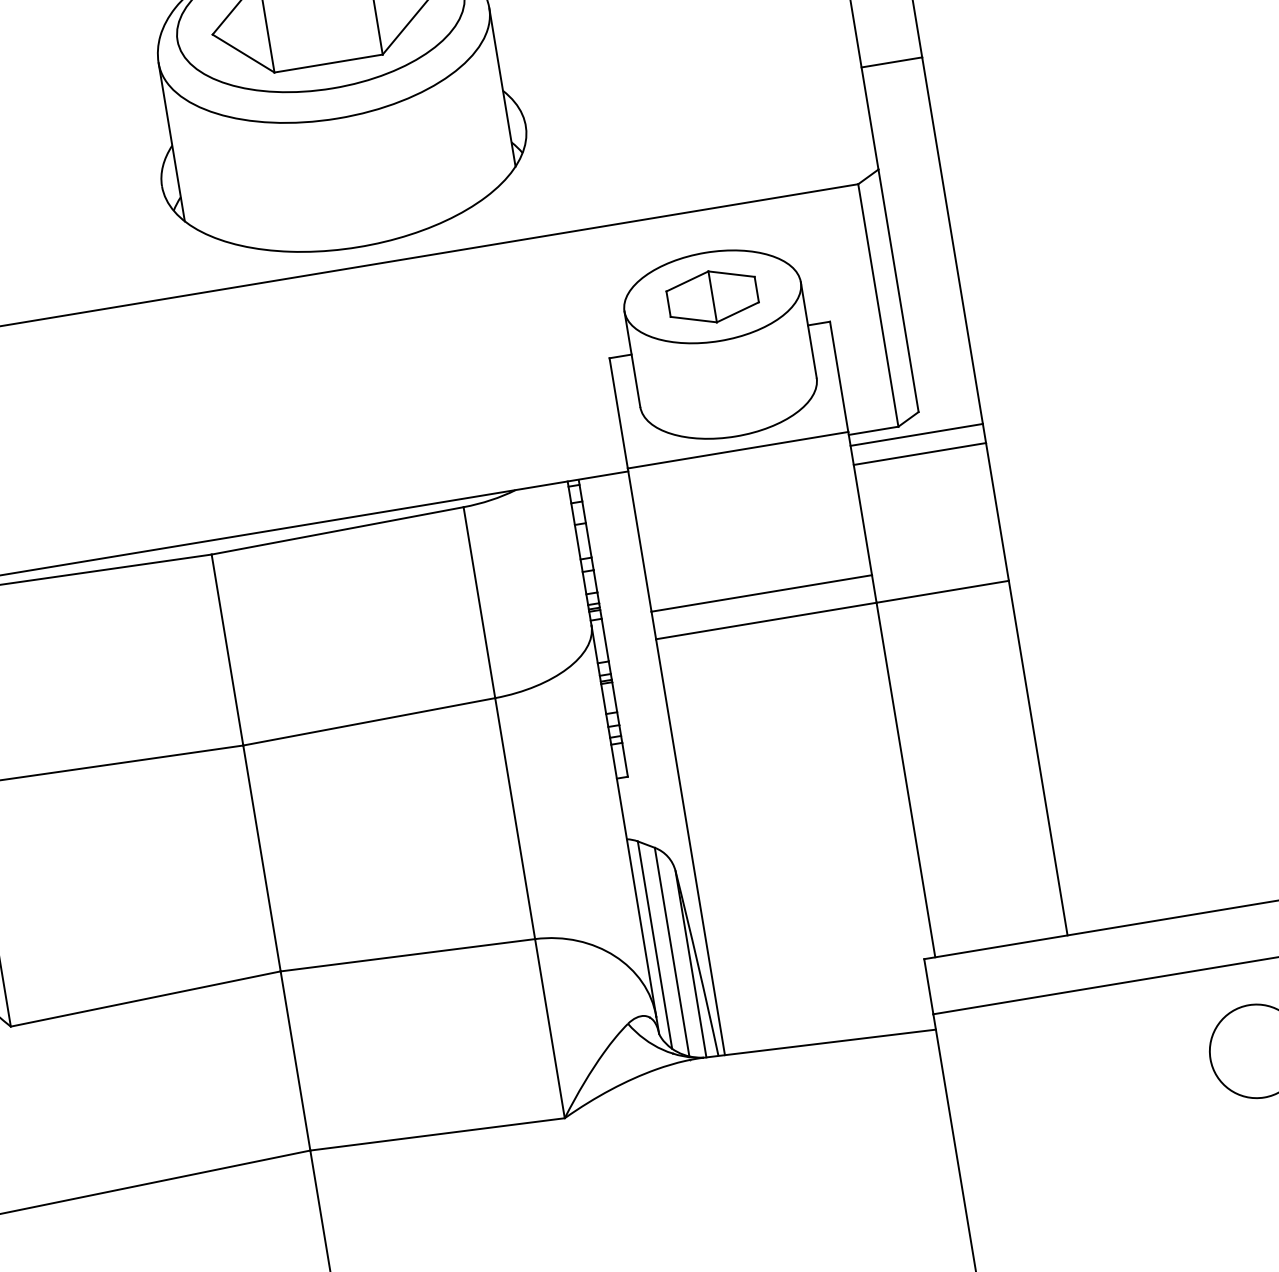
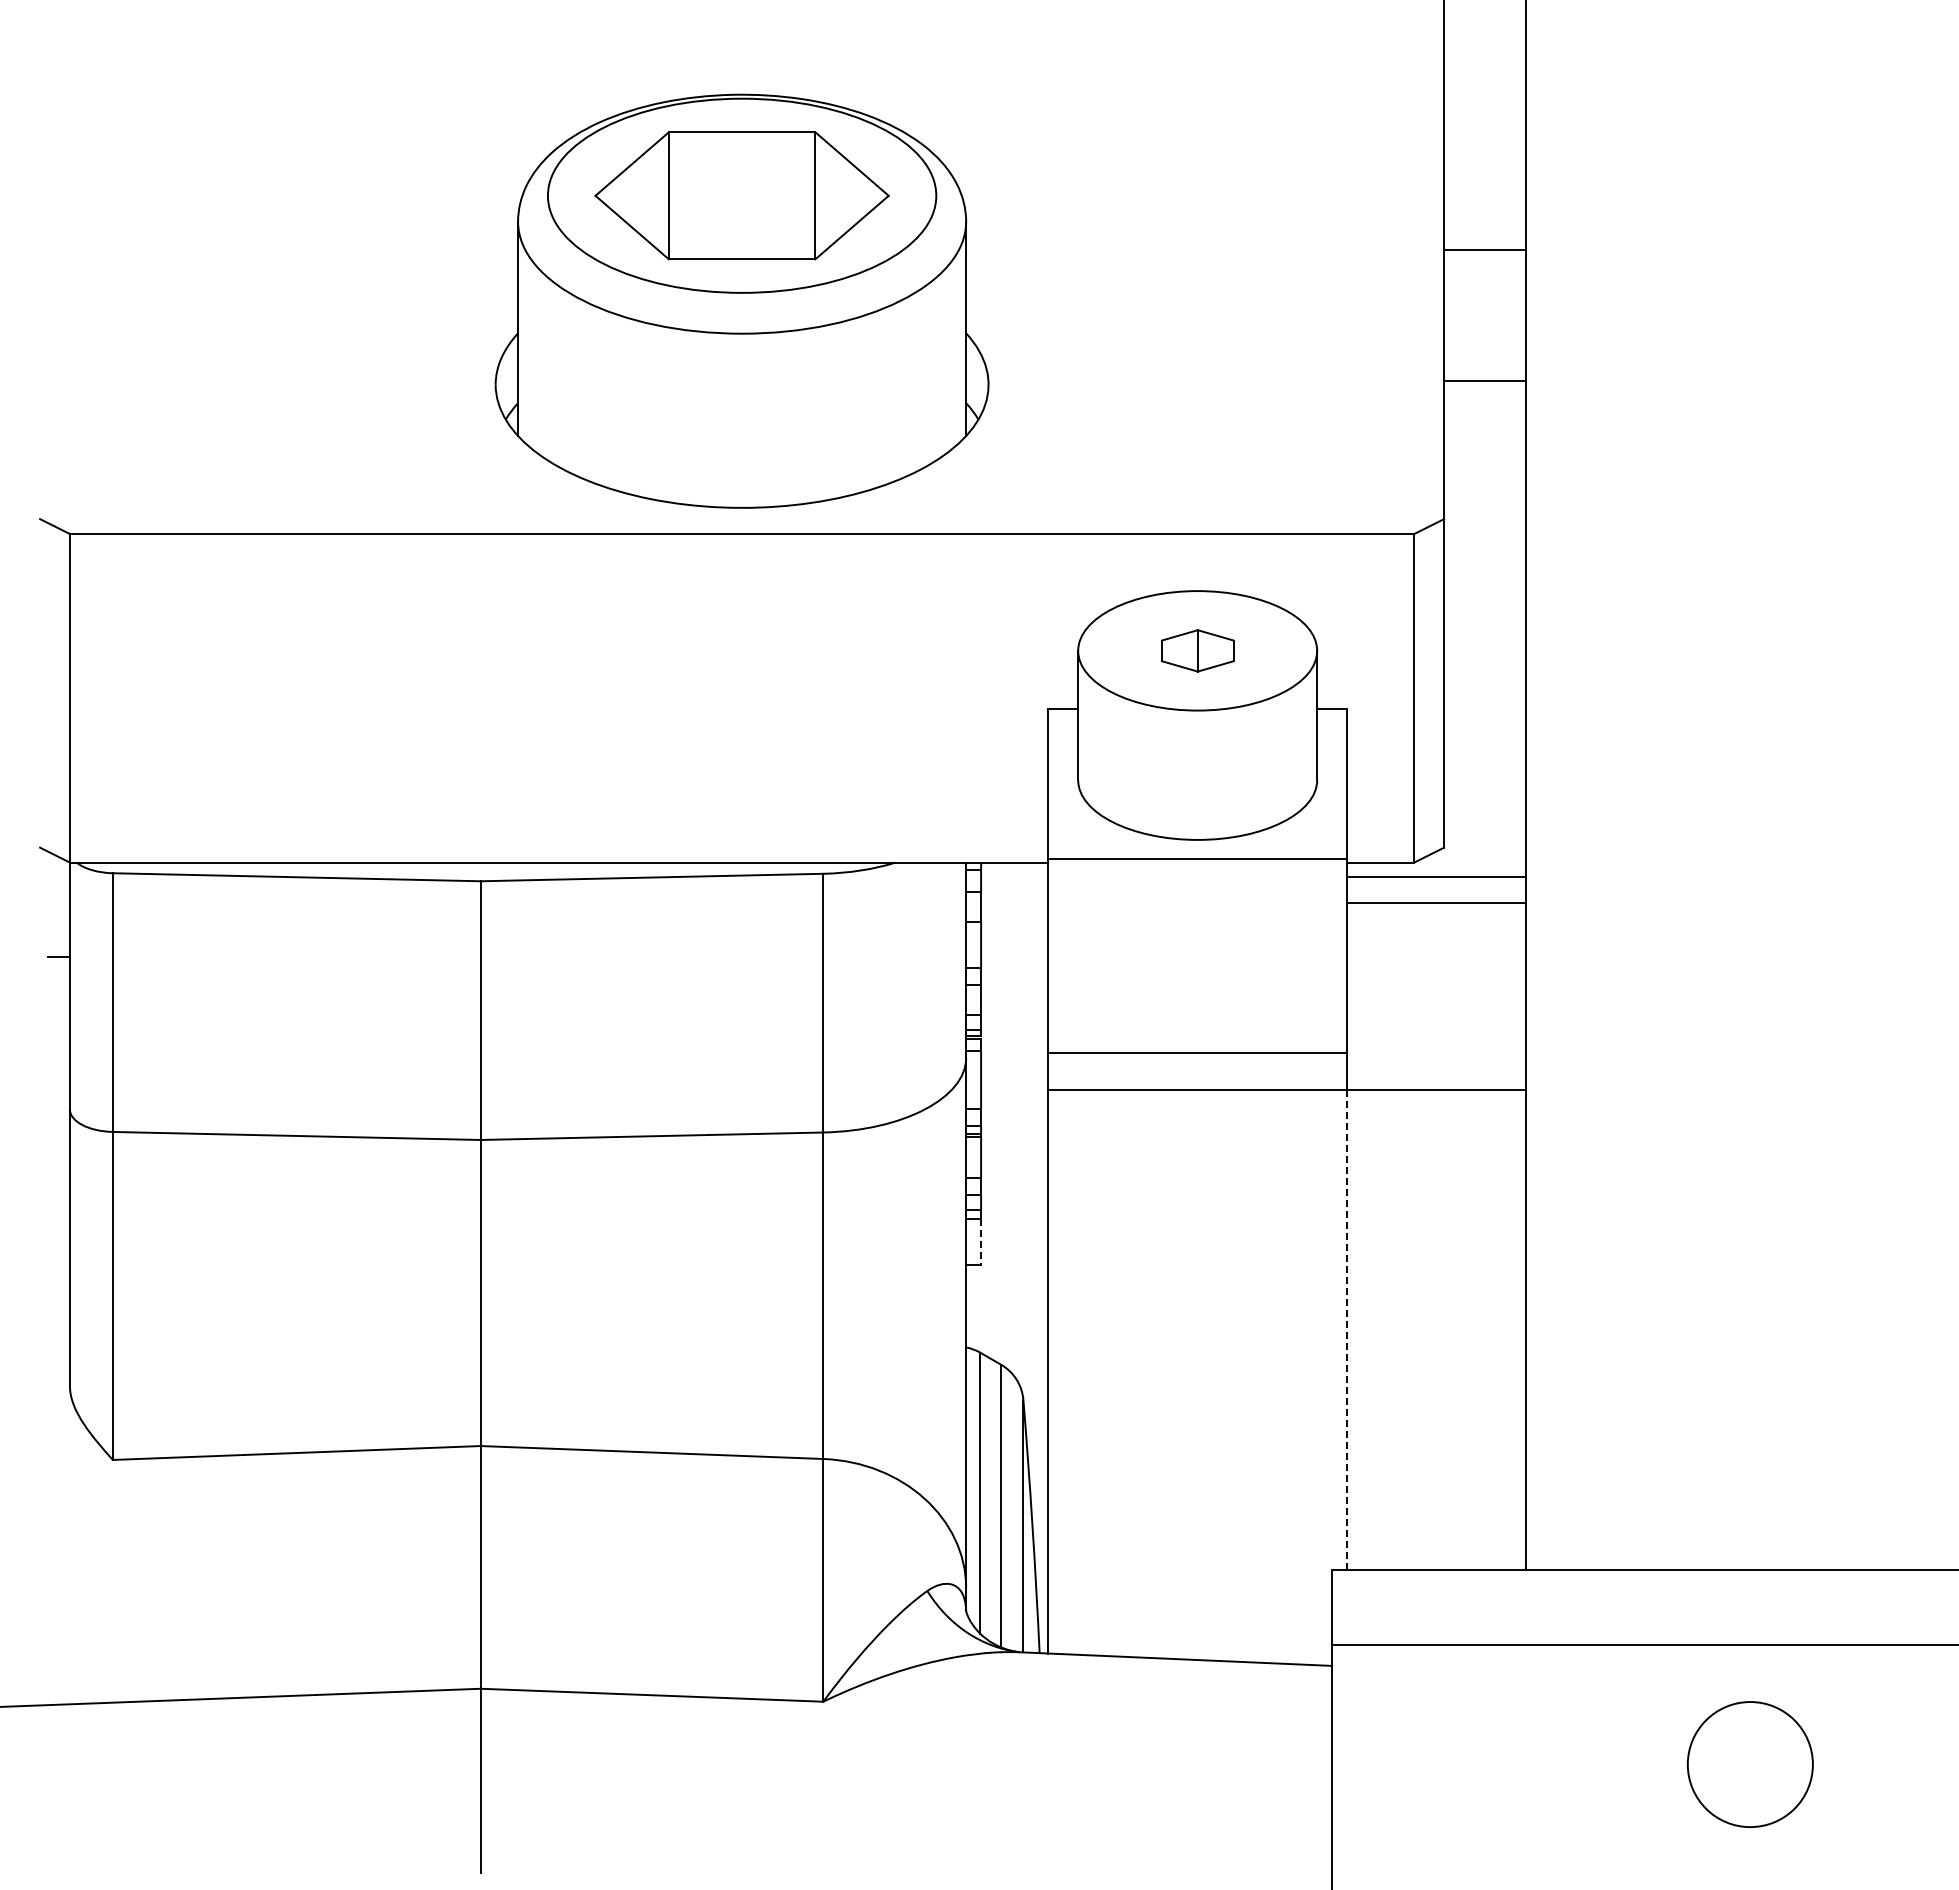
part: (712, 296) -> (1197, 650), size x0.6
line: (625, 759) -> (981, 1242), solid -> dashed
line: (906, 780) -> (1347, 1330), solid -> dashed

